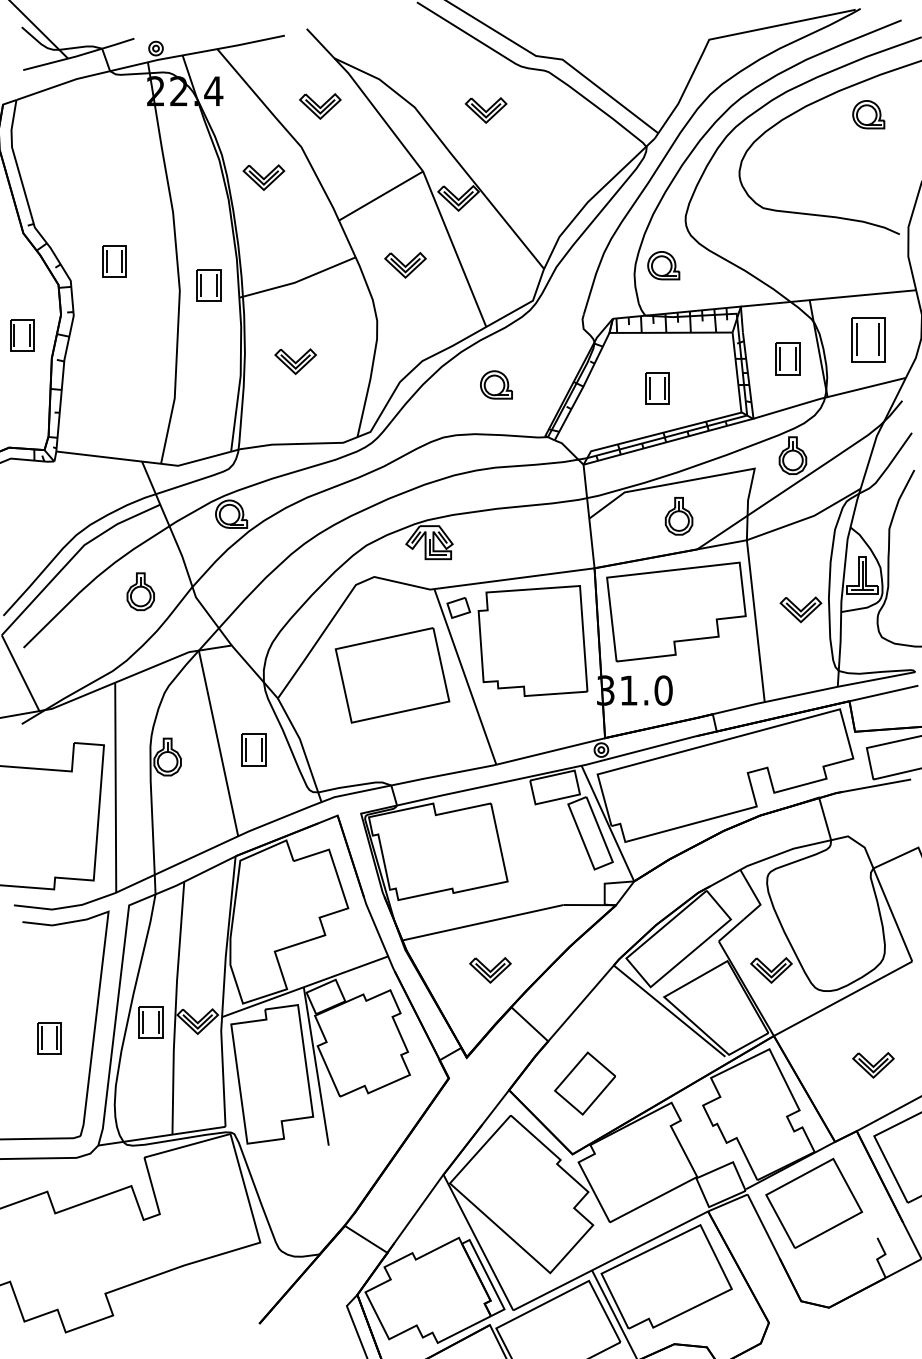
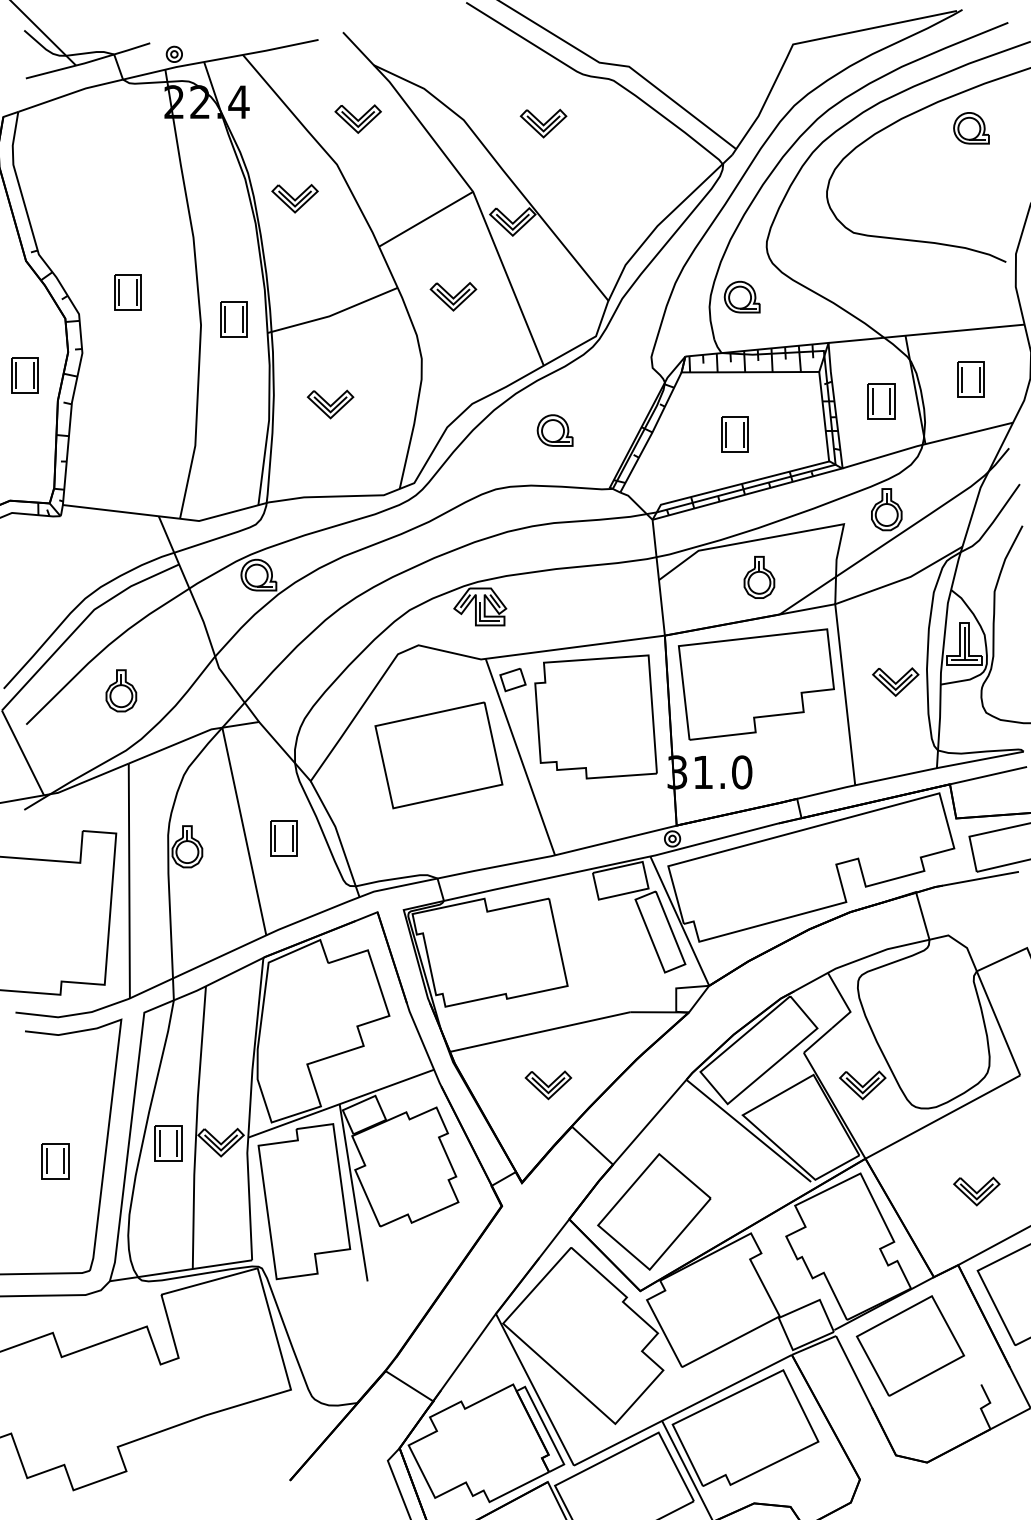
part: (867, 339) -> (970, 379), size x0.71
part: (140, 591) -> (121, 690), moved
part: (585, 1083) -> (654, 1211), size x1.67

